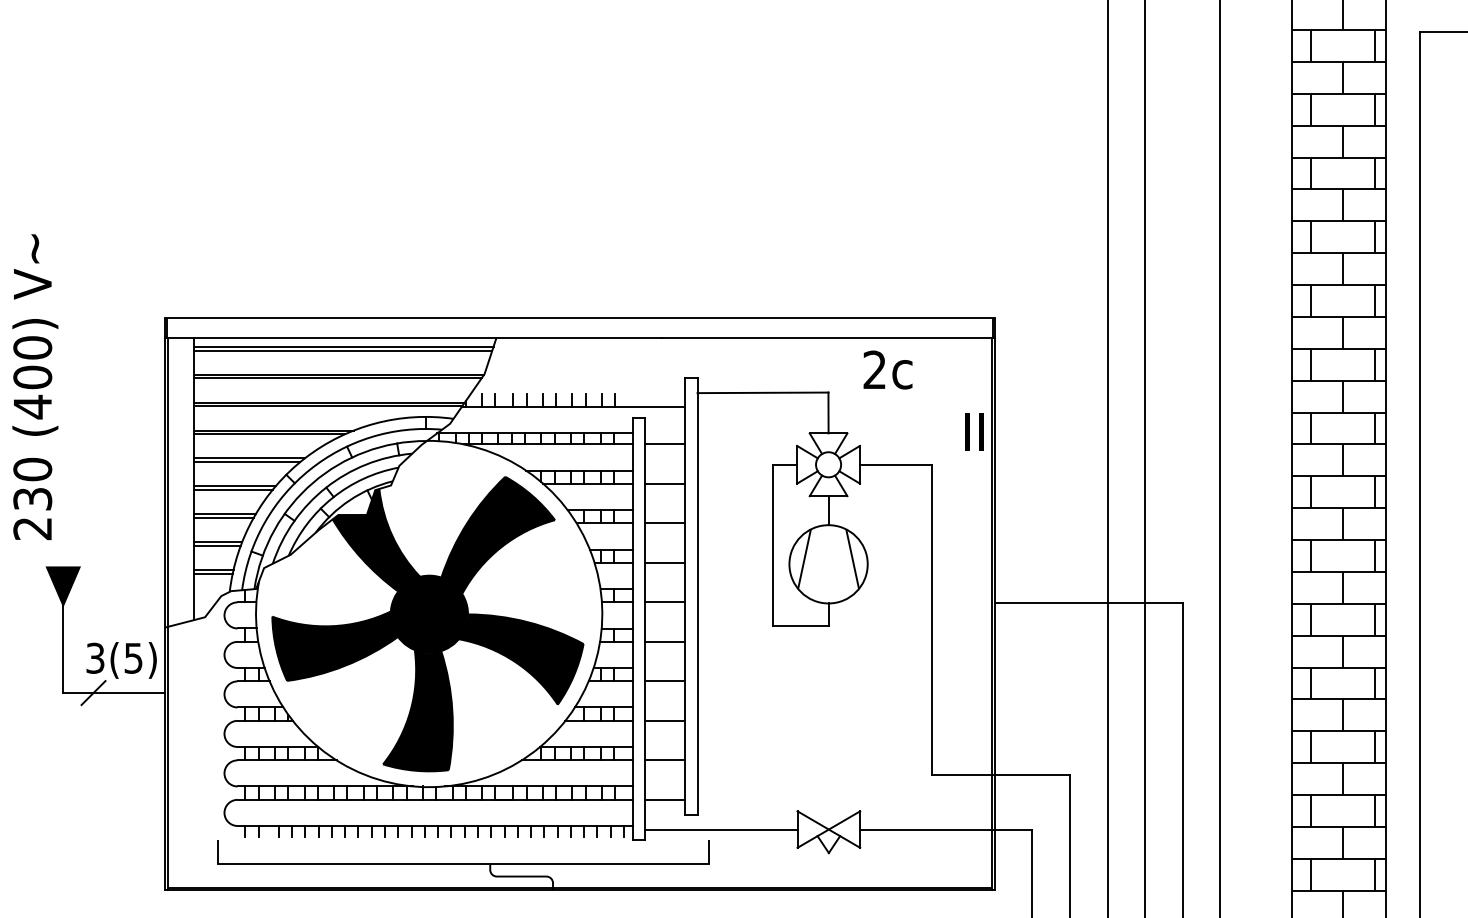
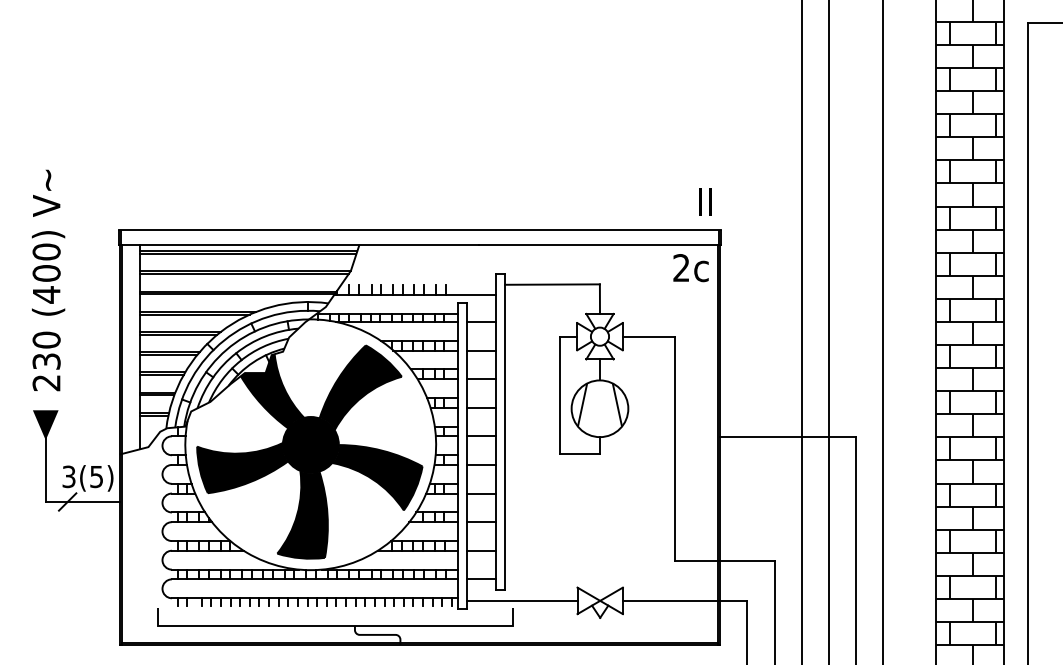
text: (887, 370) -> (690, 268), moved
text: (35, 387) -> (48, 280), moved
text: (974, 431) -> (705, 201), moved

